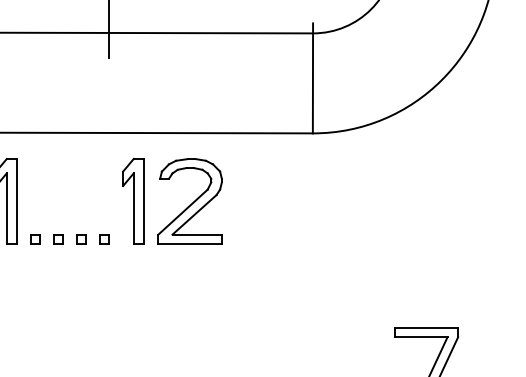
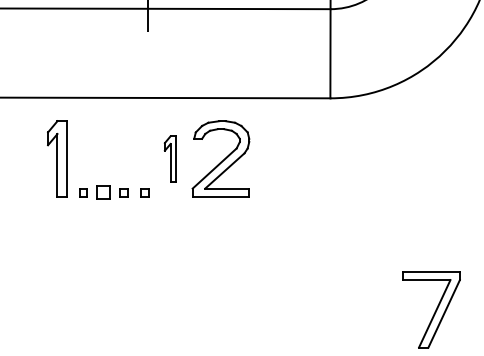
part: (133, 200) -> (170, 158), size x0.6
part: (58, 239) -> (103, 192), size x1.6

